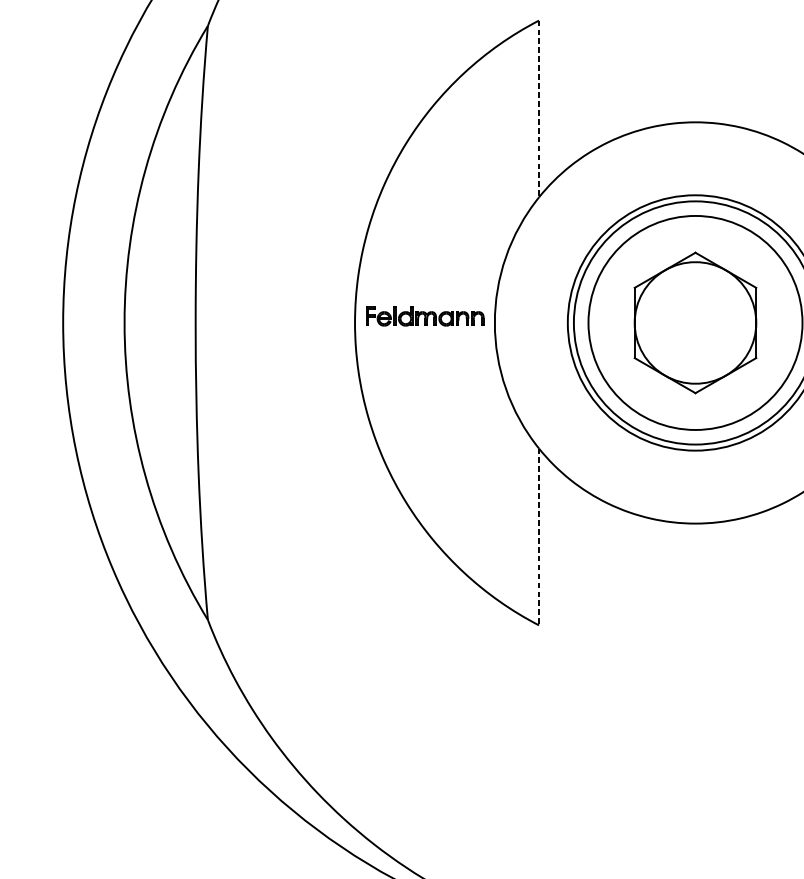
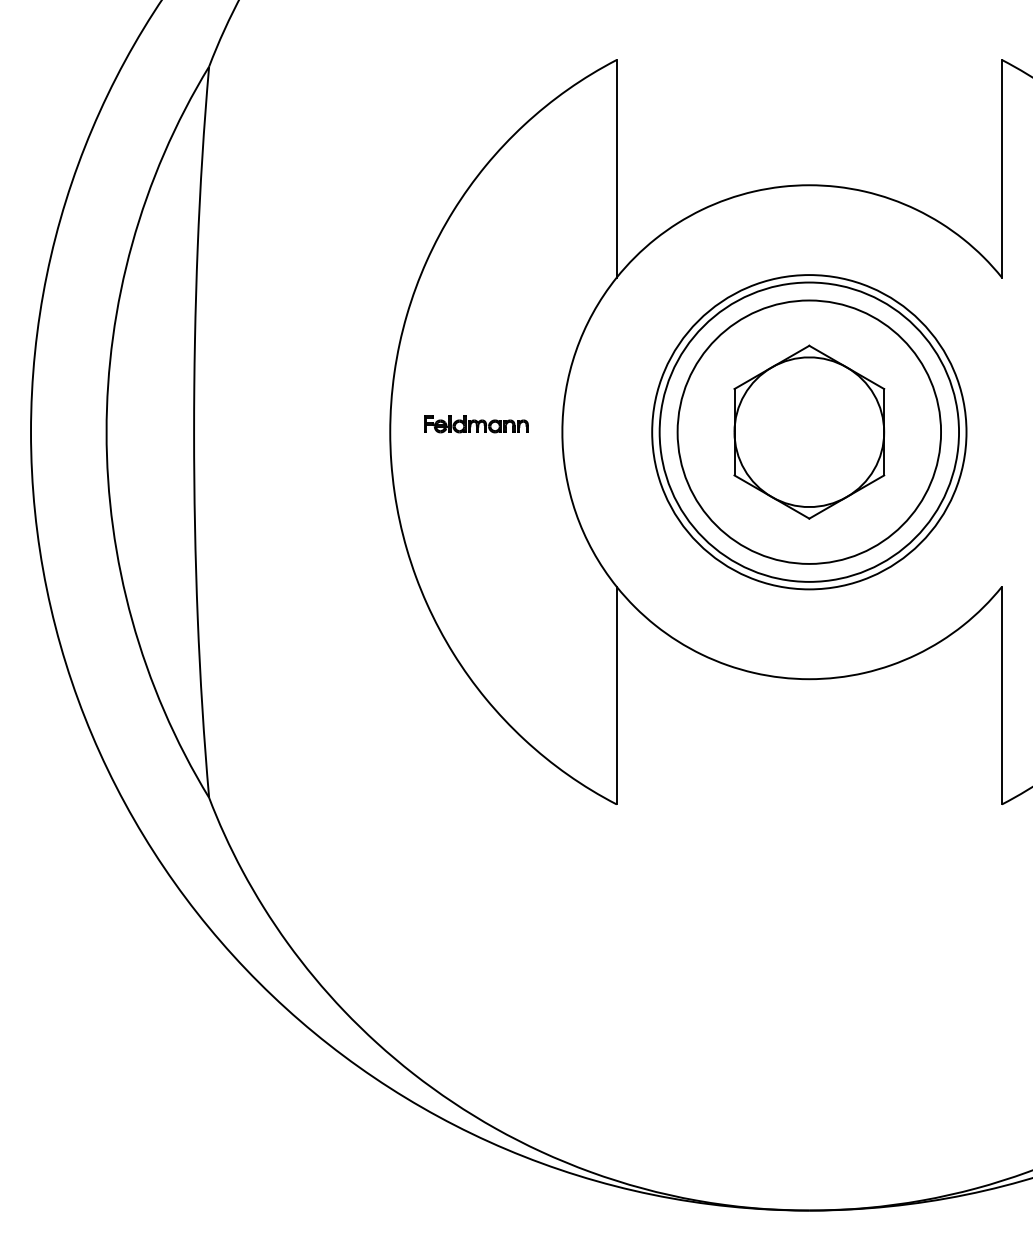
line: (538, 108) -> (616, 168), dashed -> solid
part: (425, 316) -> (476, 424), size x0.71
line: (538, 536) -> (616, 695), dashed -> solid

